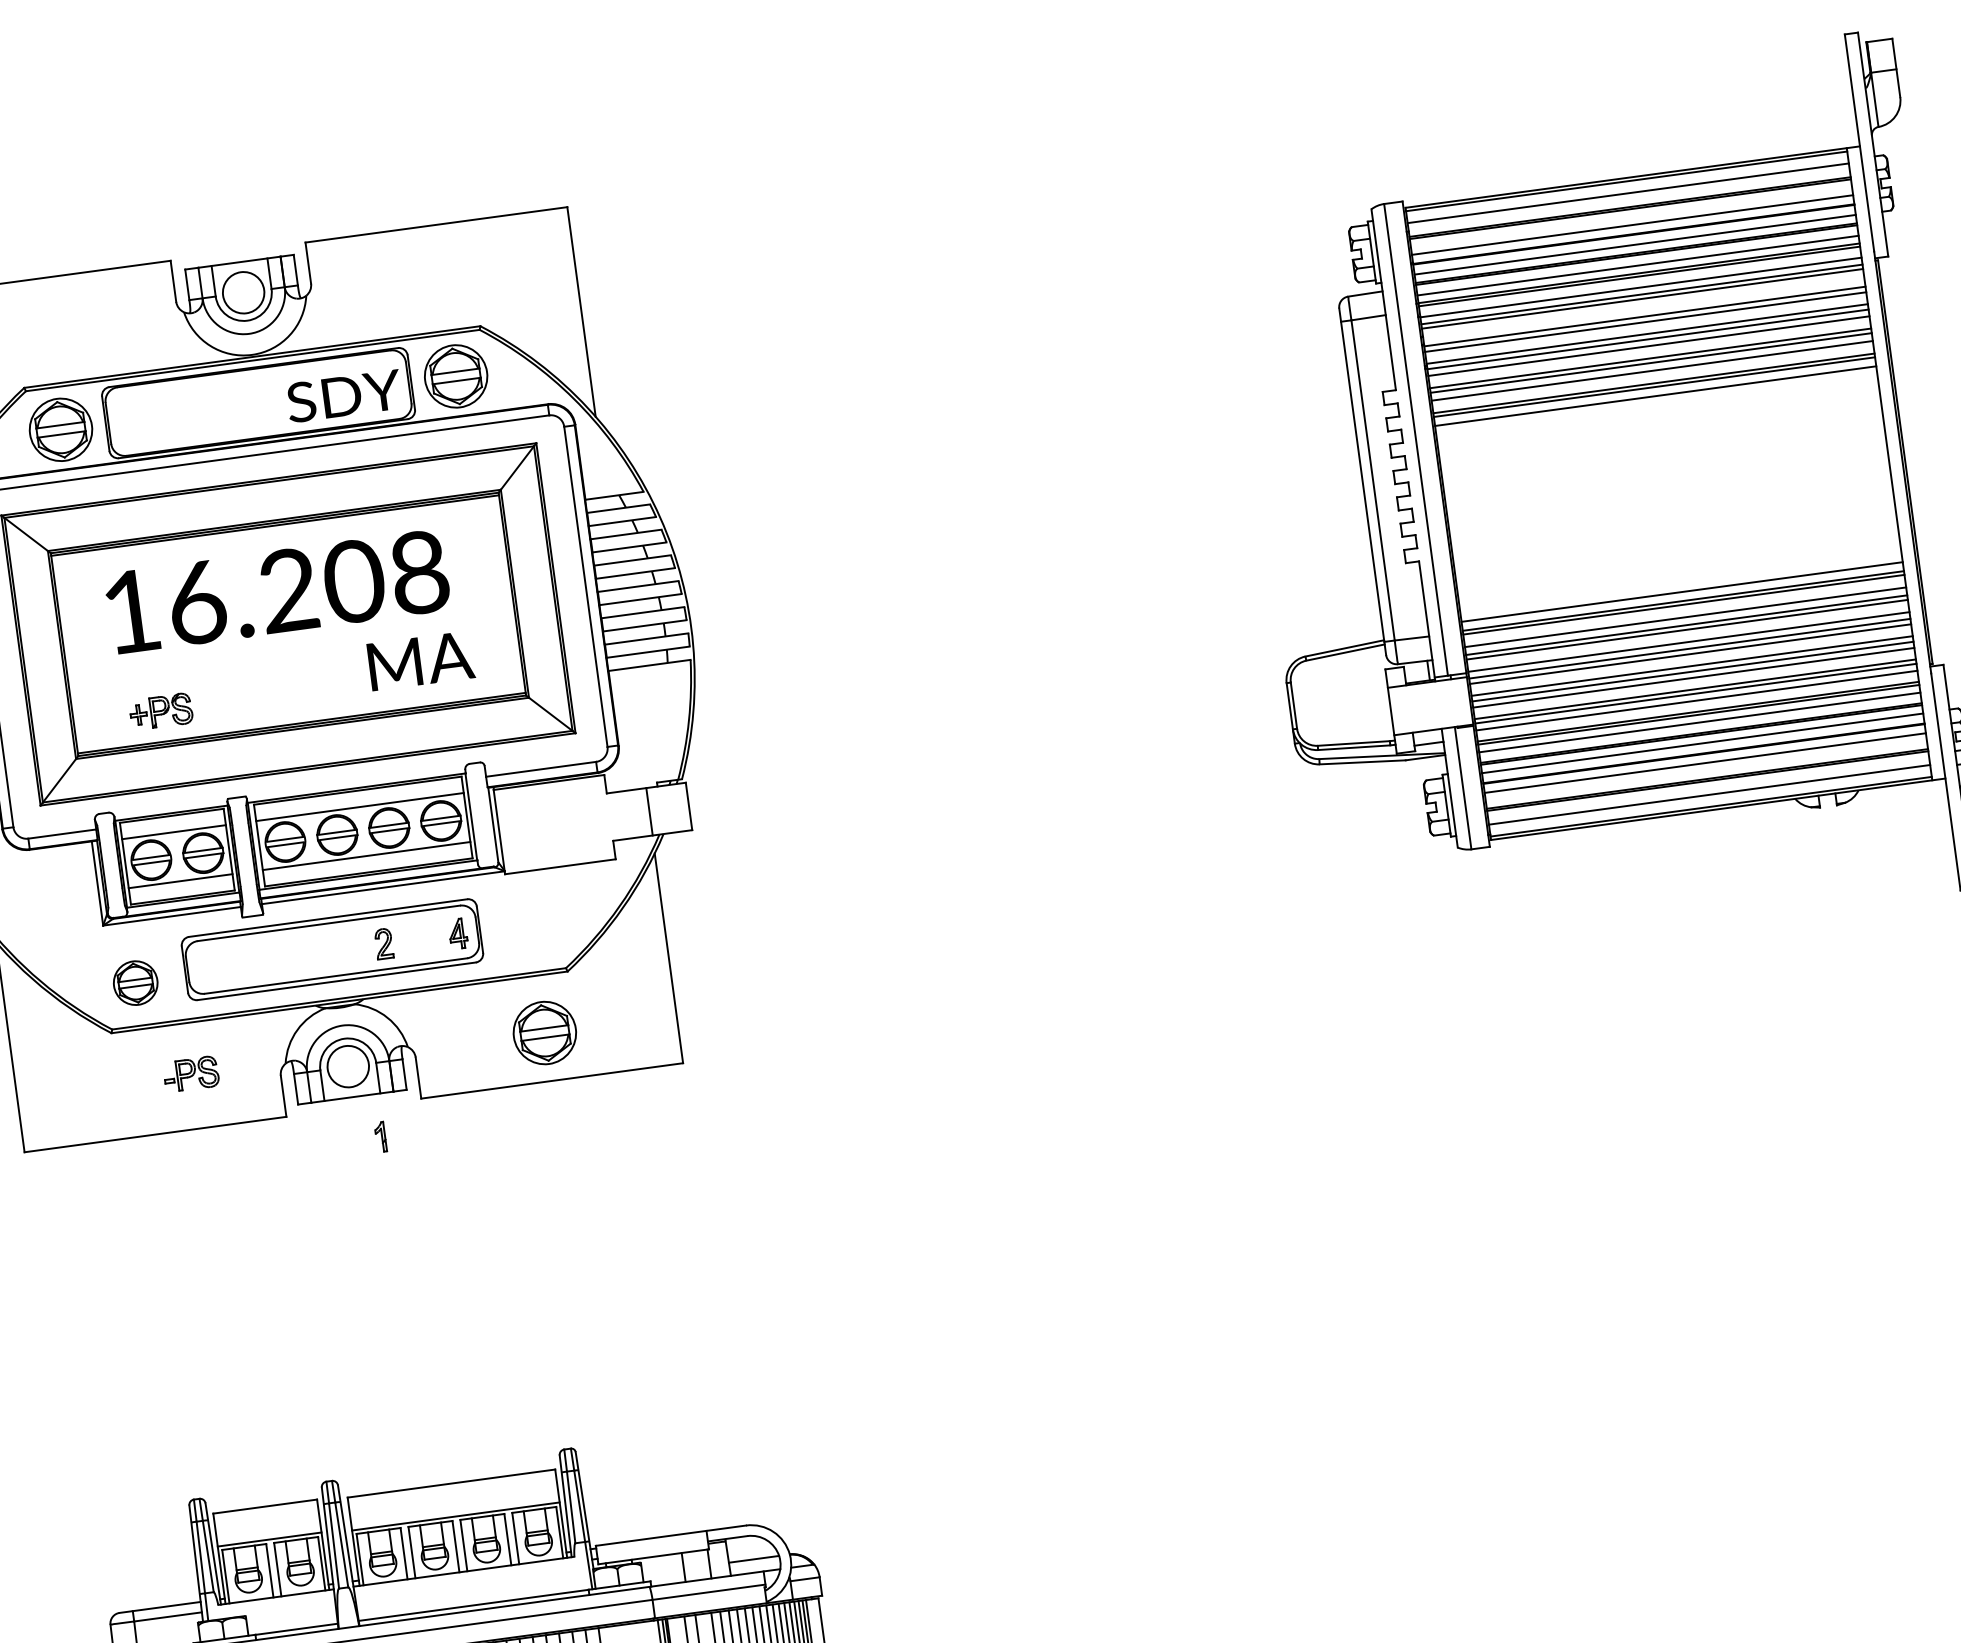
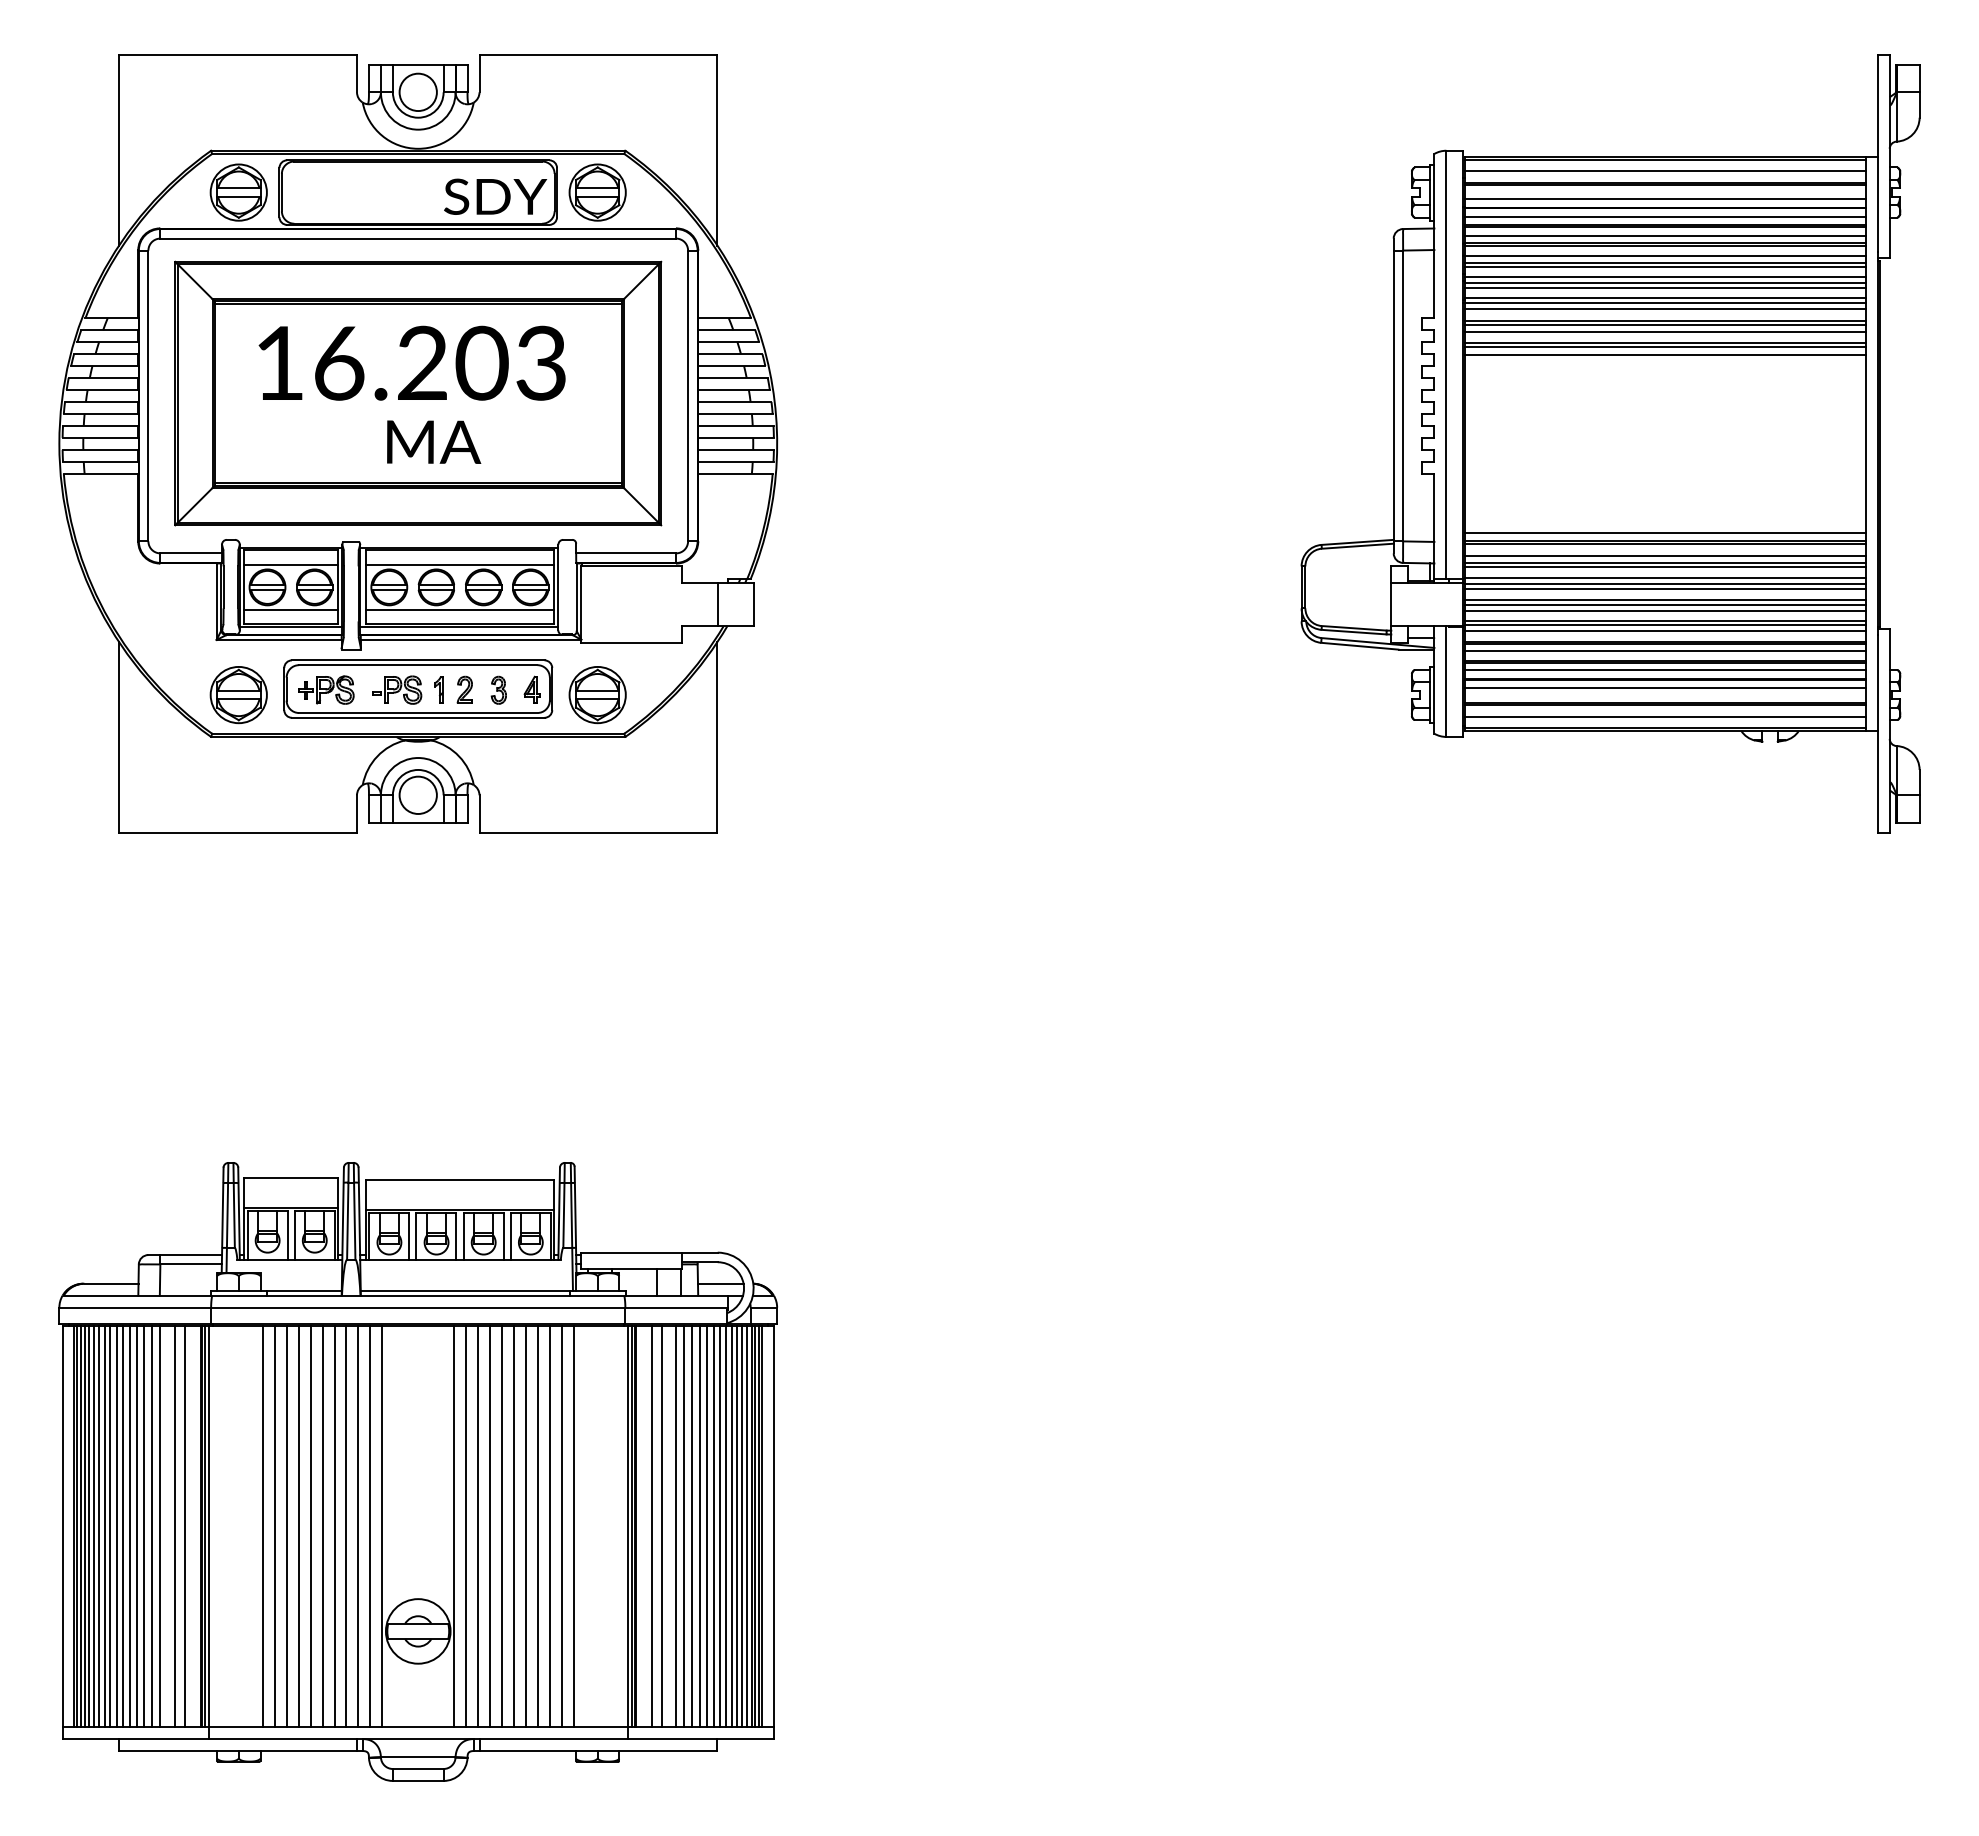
line: (1644, 309) -> (1665, 276), added
text: (419, 571) -> (541, 362), 16.208 -> 16.203
text: (421, 660) -> (434, 441), moved
part: (161, 710) -> (326, 689), moved
part: (420, 938) -> (498, 689), added
part: (135, 983) -> (238, 695), size x1.43
part: (544, 1033) -> (597, 695), moved
part: (191, 1073) -> (397, 689), moved
part: (380, 1136) -> (438, 689), moved

